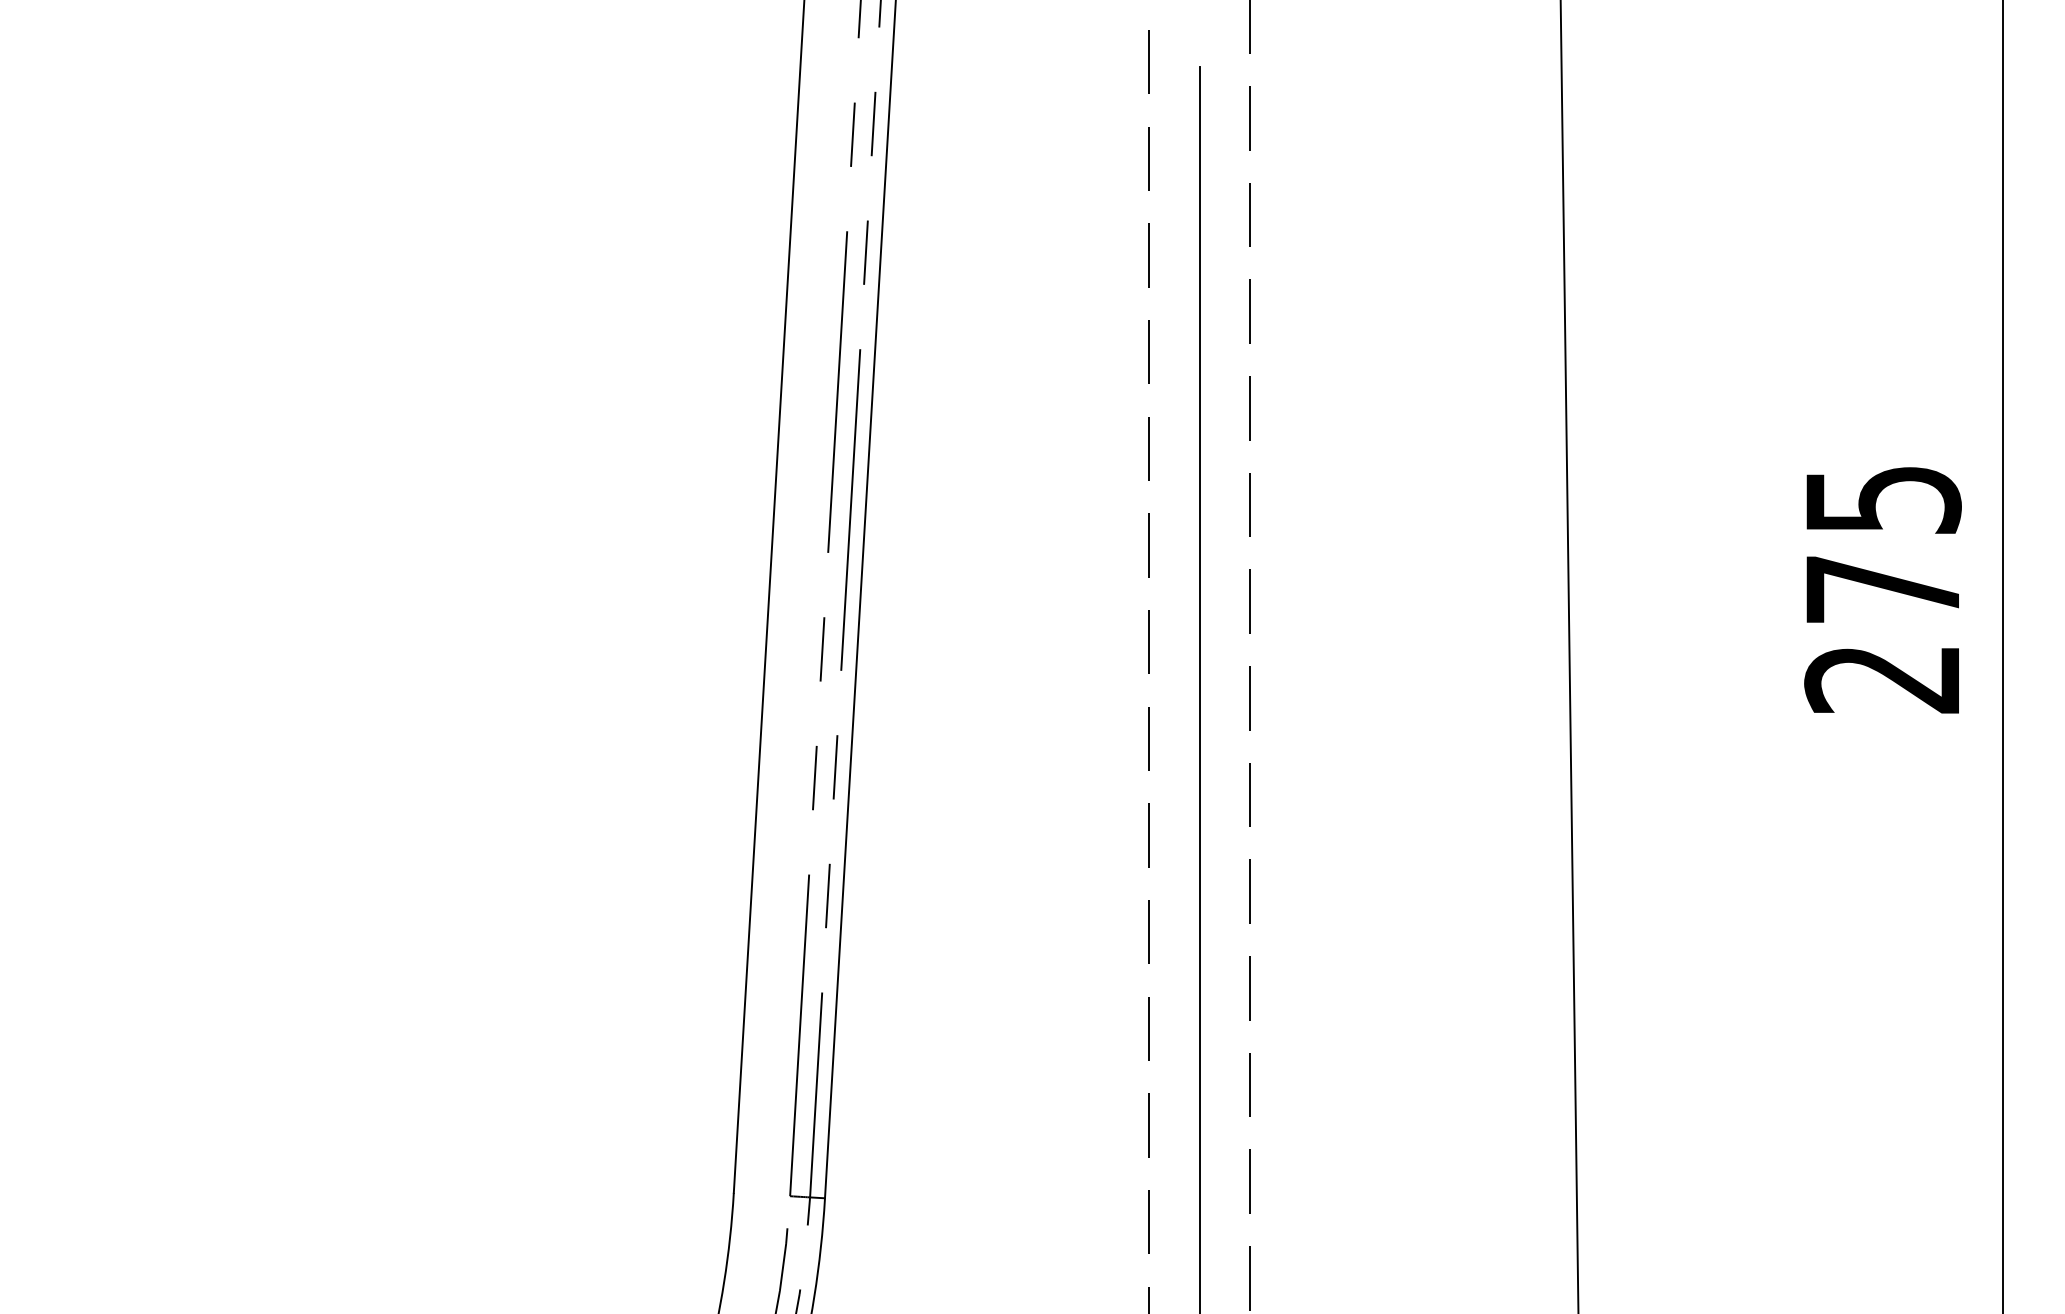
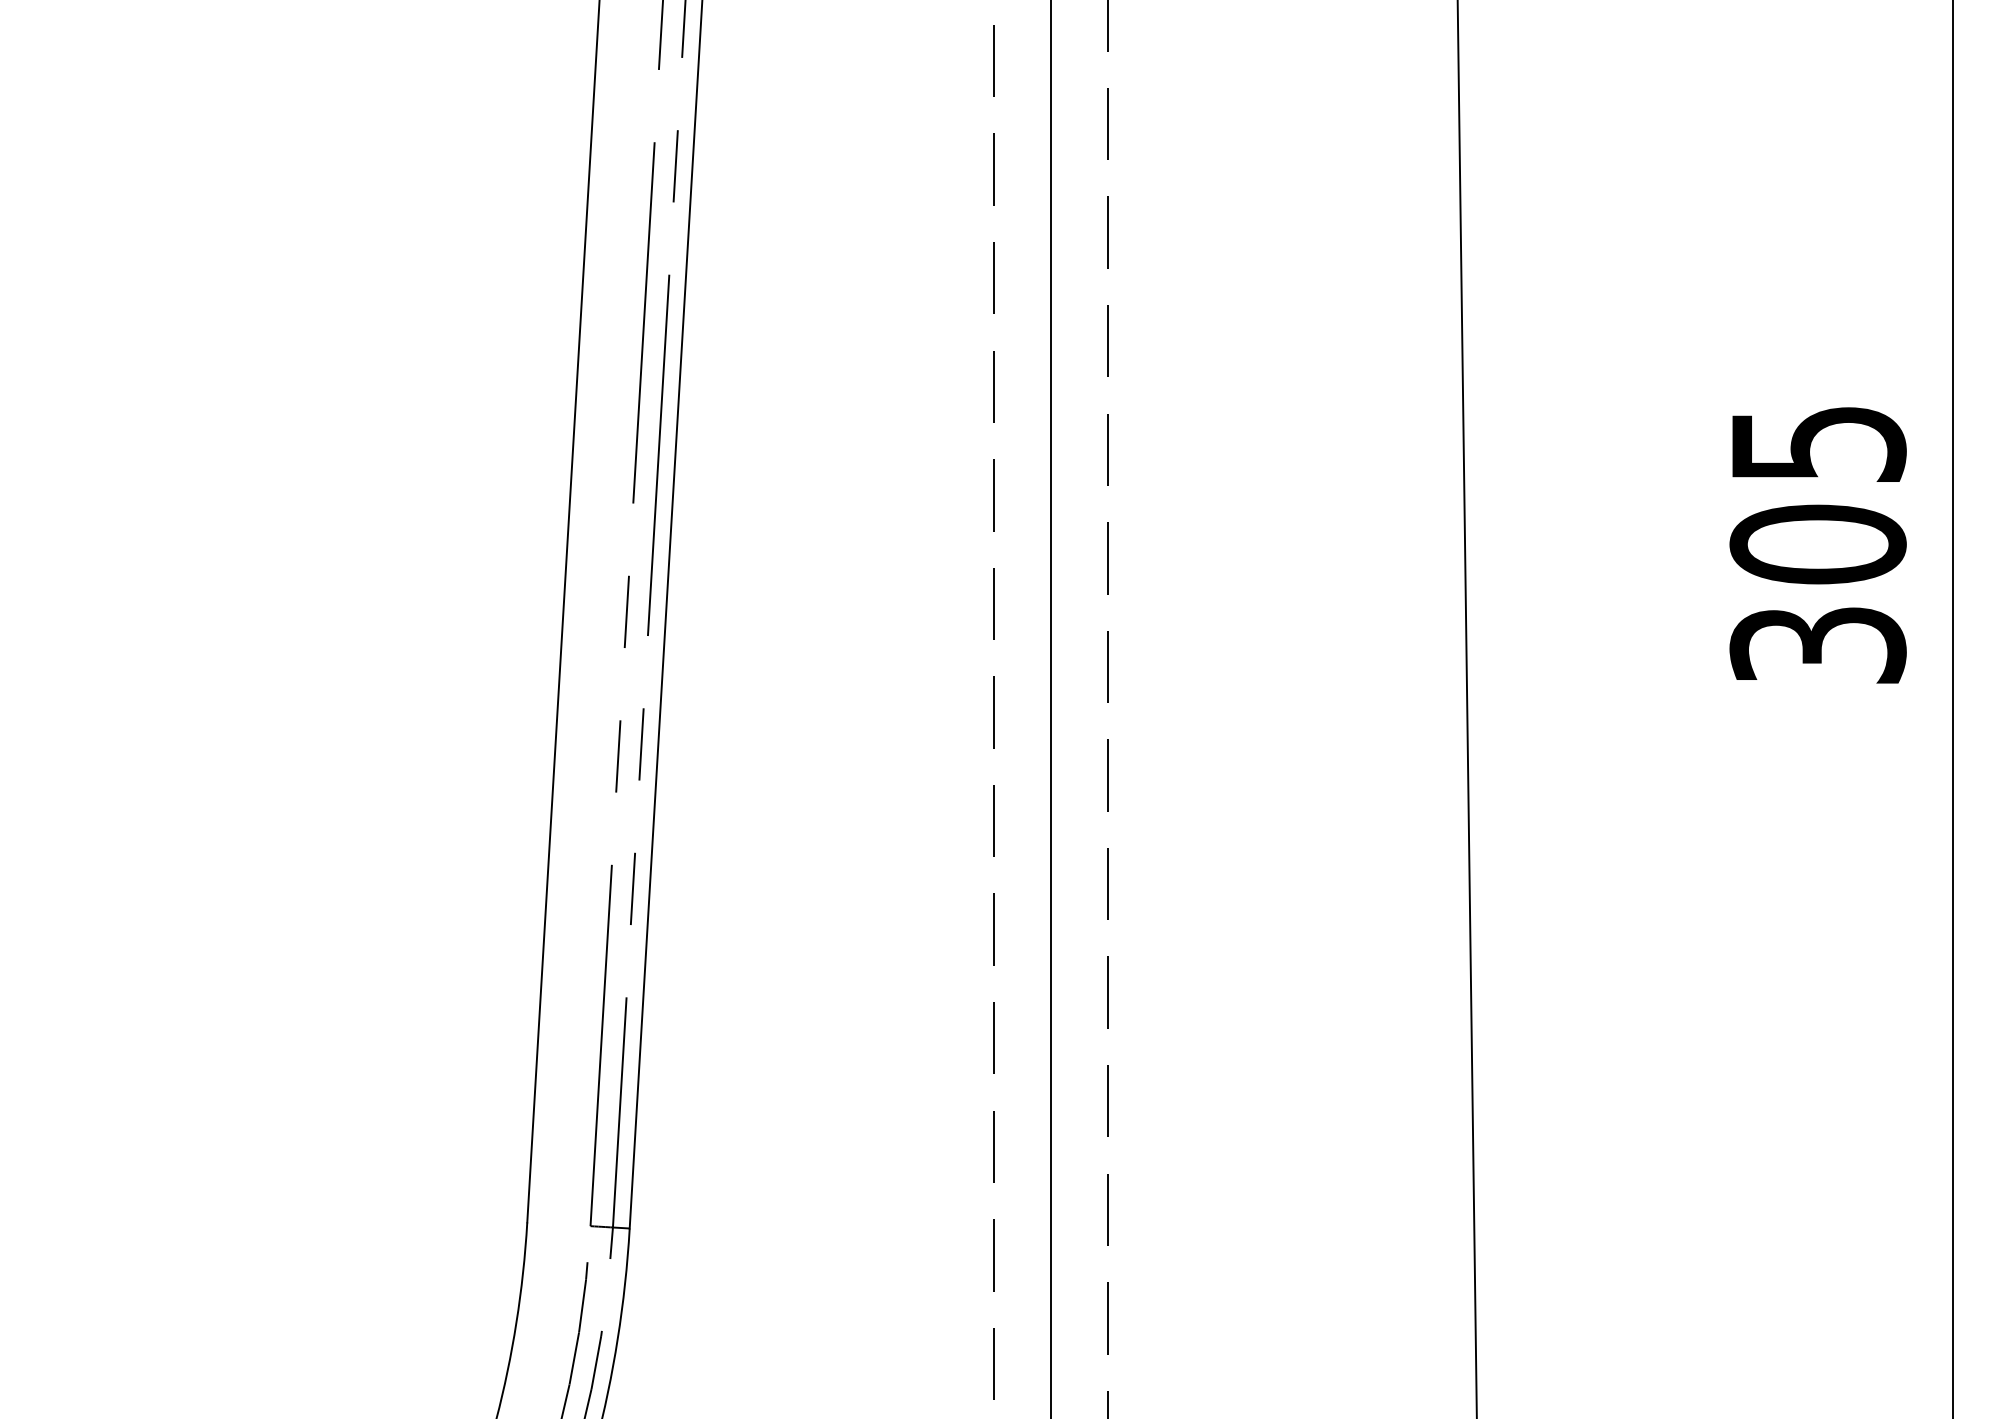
text: (1882, 633) -> (1817, 594), 275 -> 305

